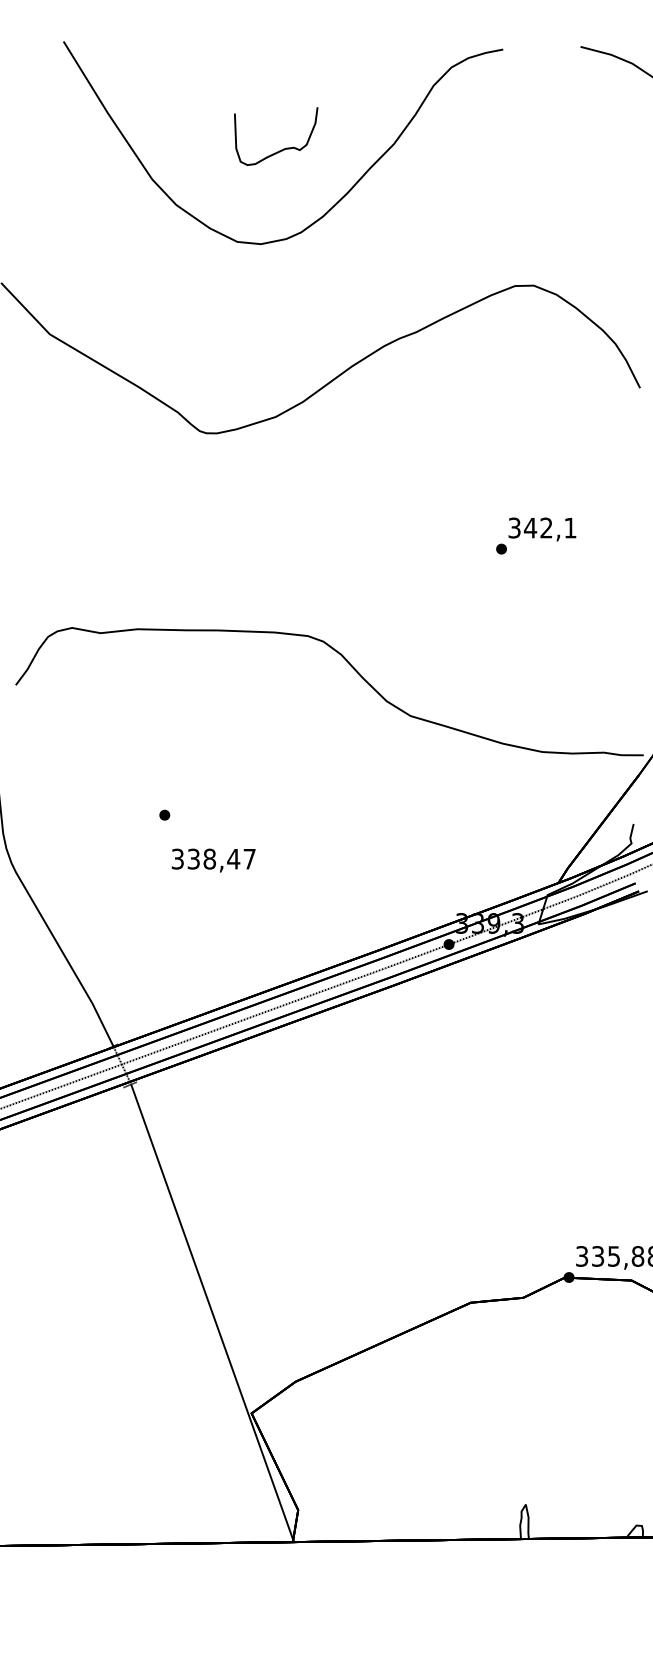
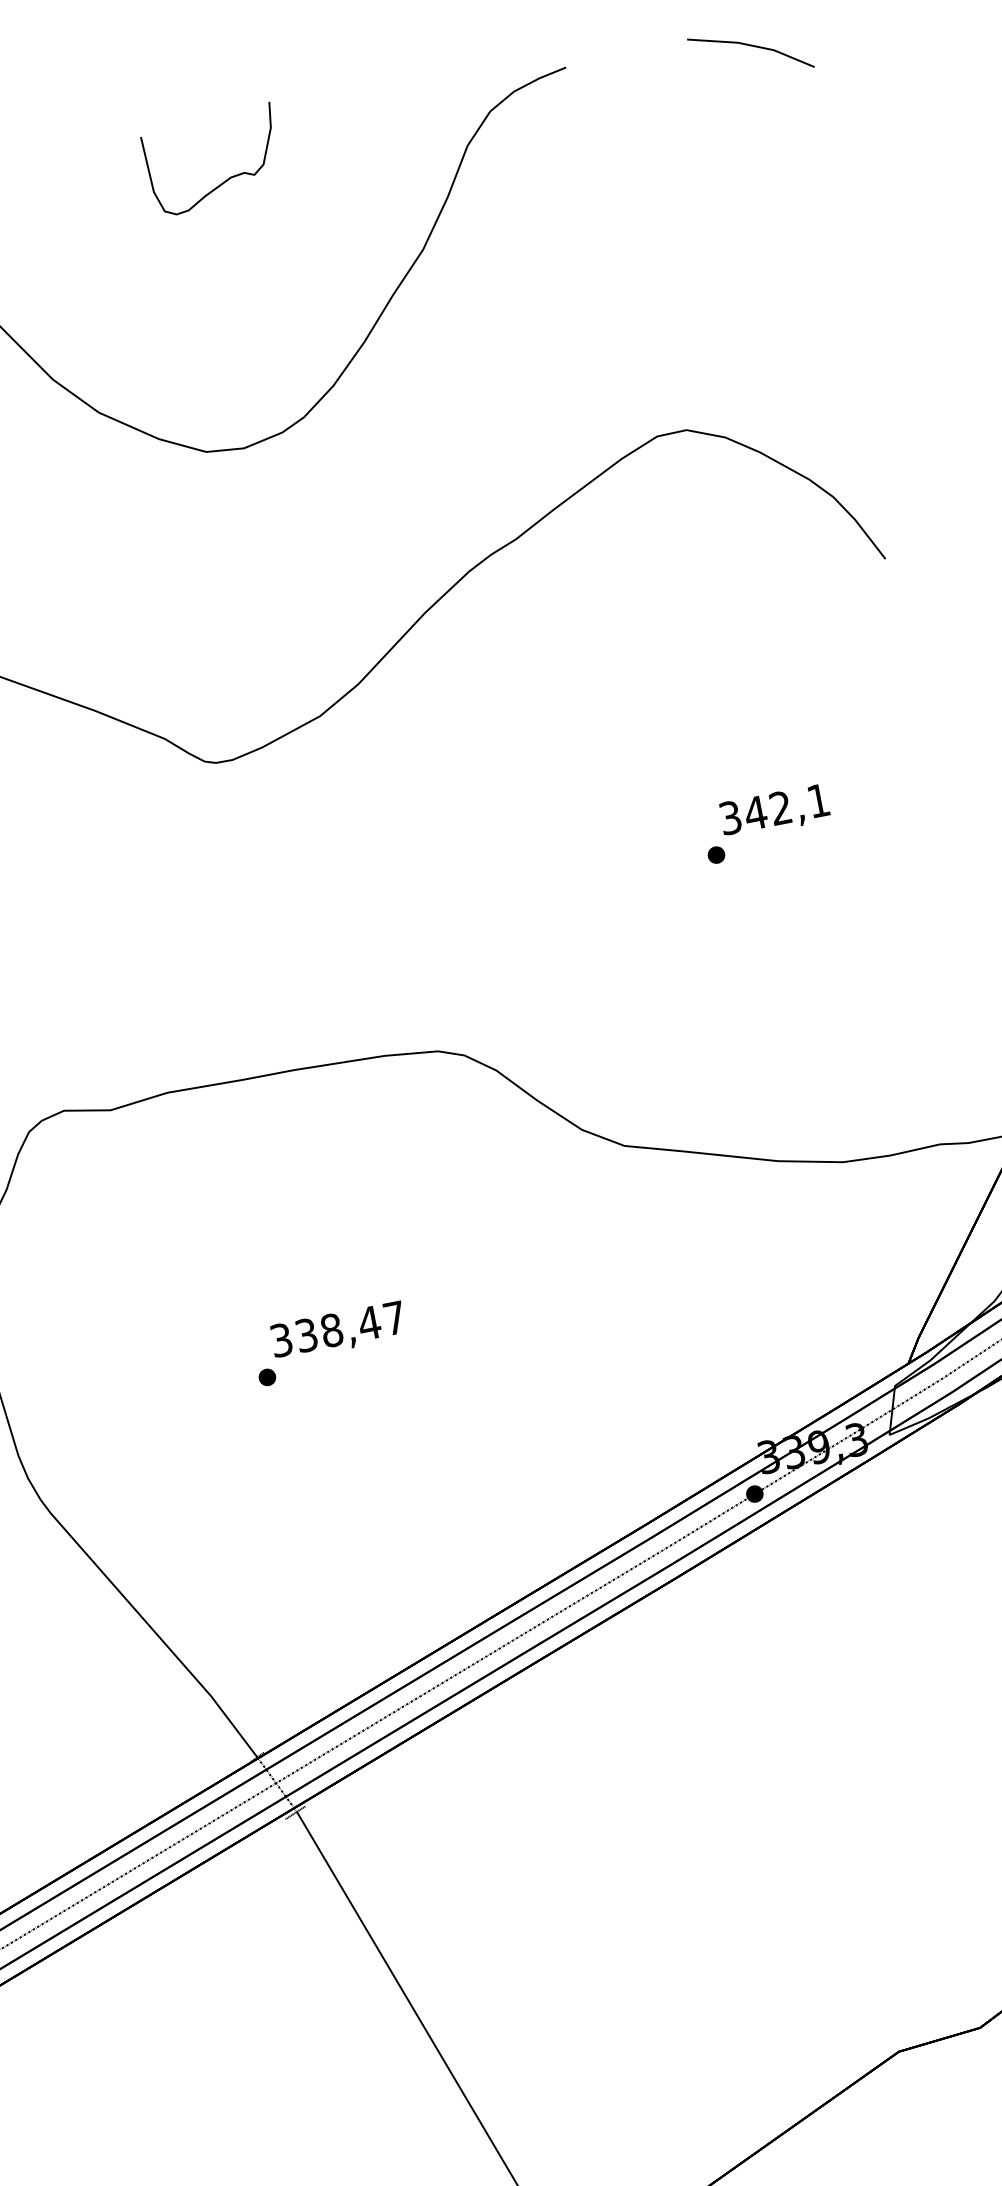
part: (283, 148) -> (228, 177), moved
text: (213, 860) -> (338, 1331), moved

